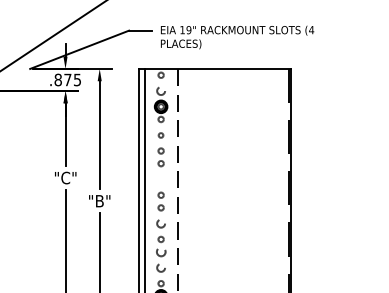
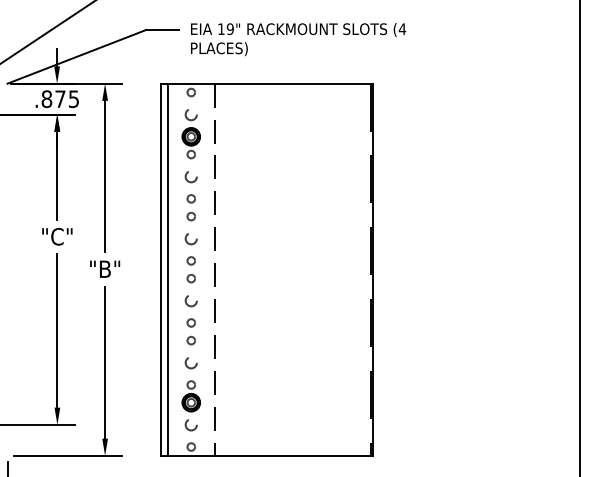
circle: (160, 135) -> (190, 177), size x1.67
circle: (160, 179) -> (190, 239), added
circle: (160, 251) -> (190, 340), size x0.62

